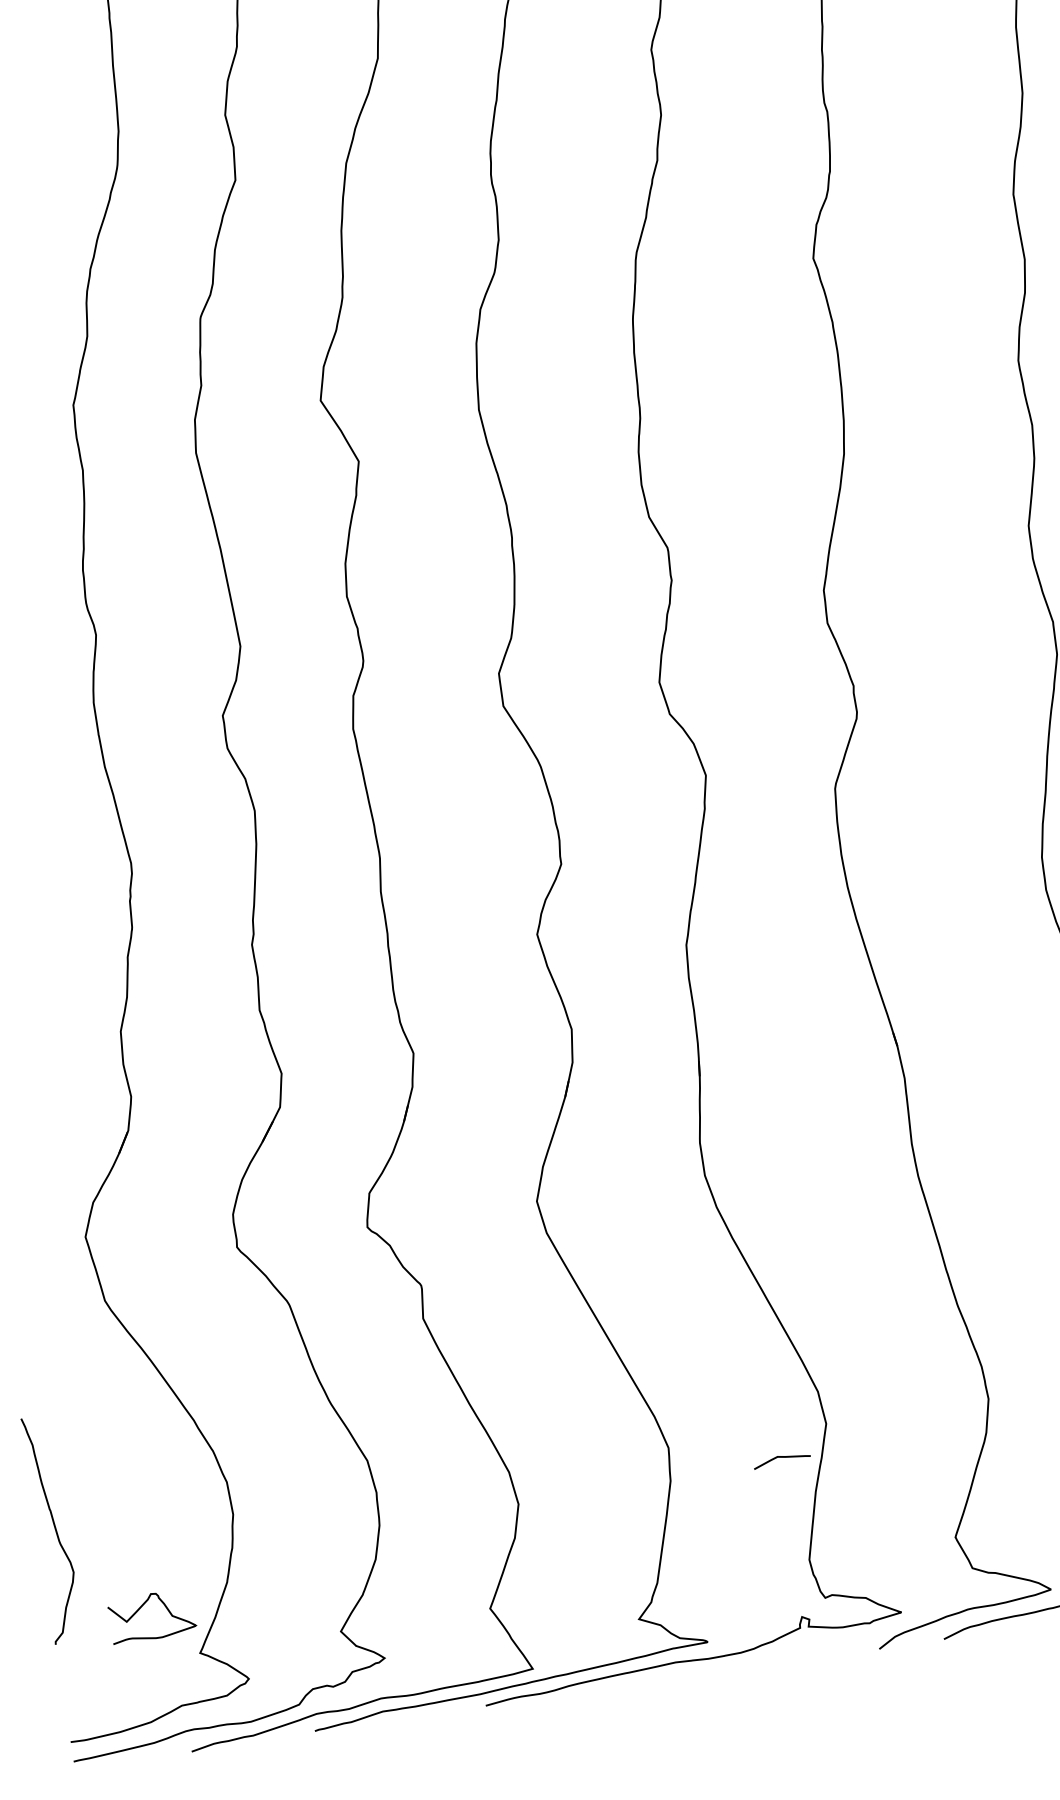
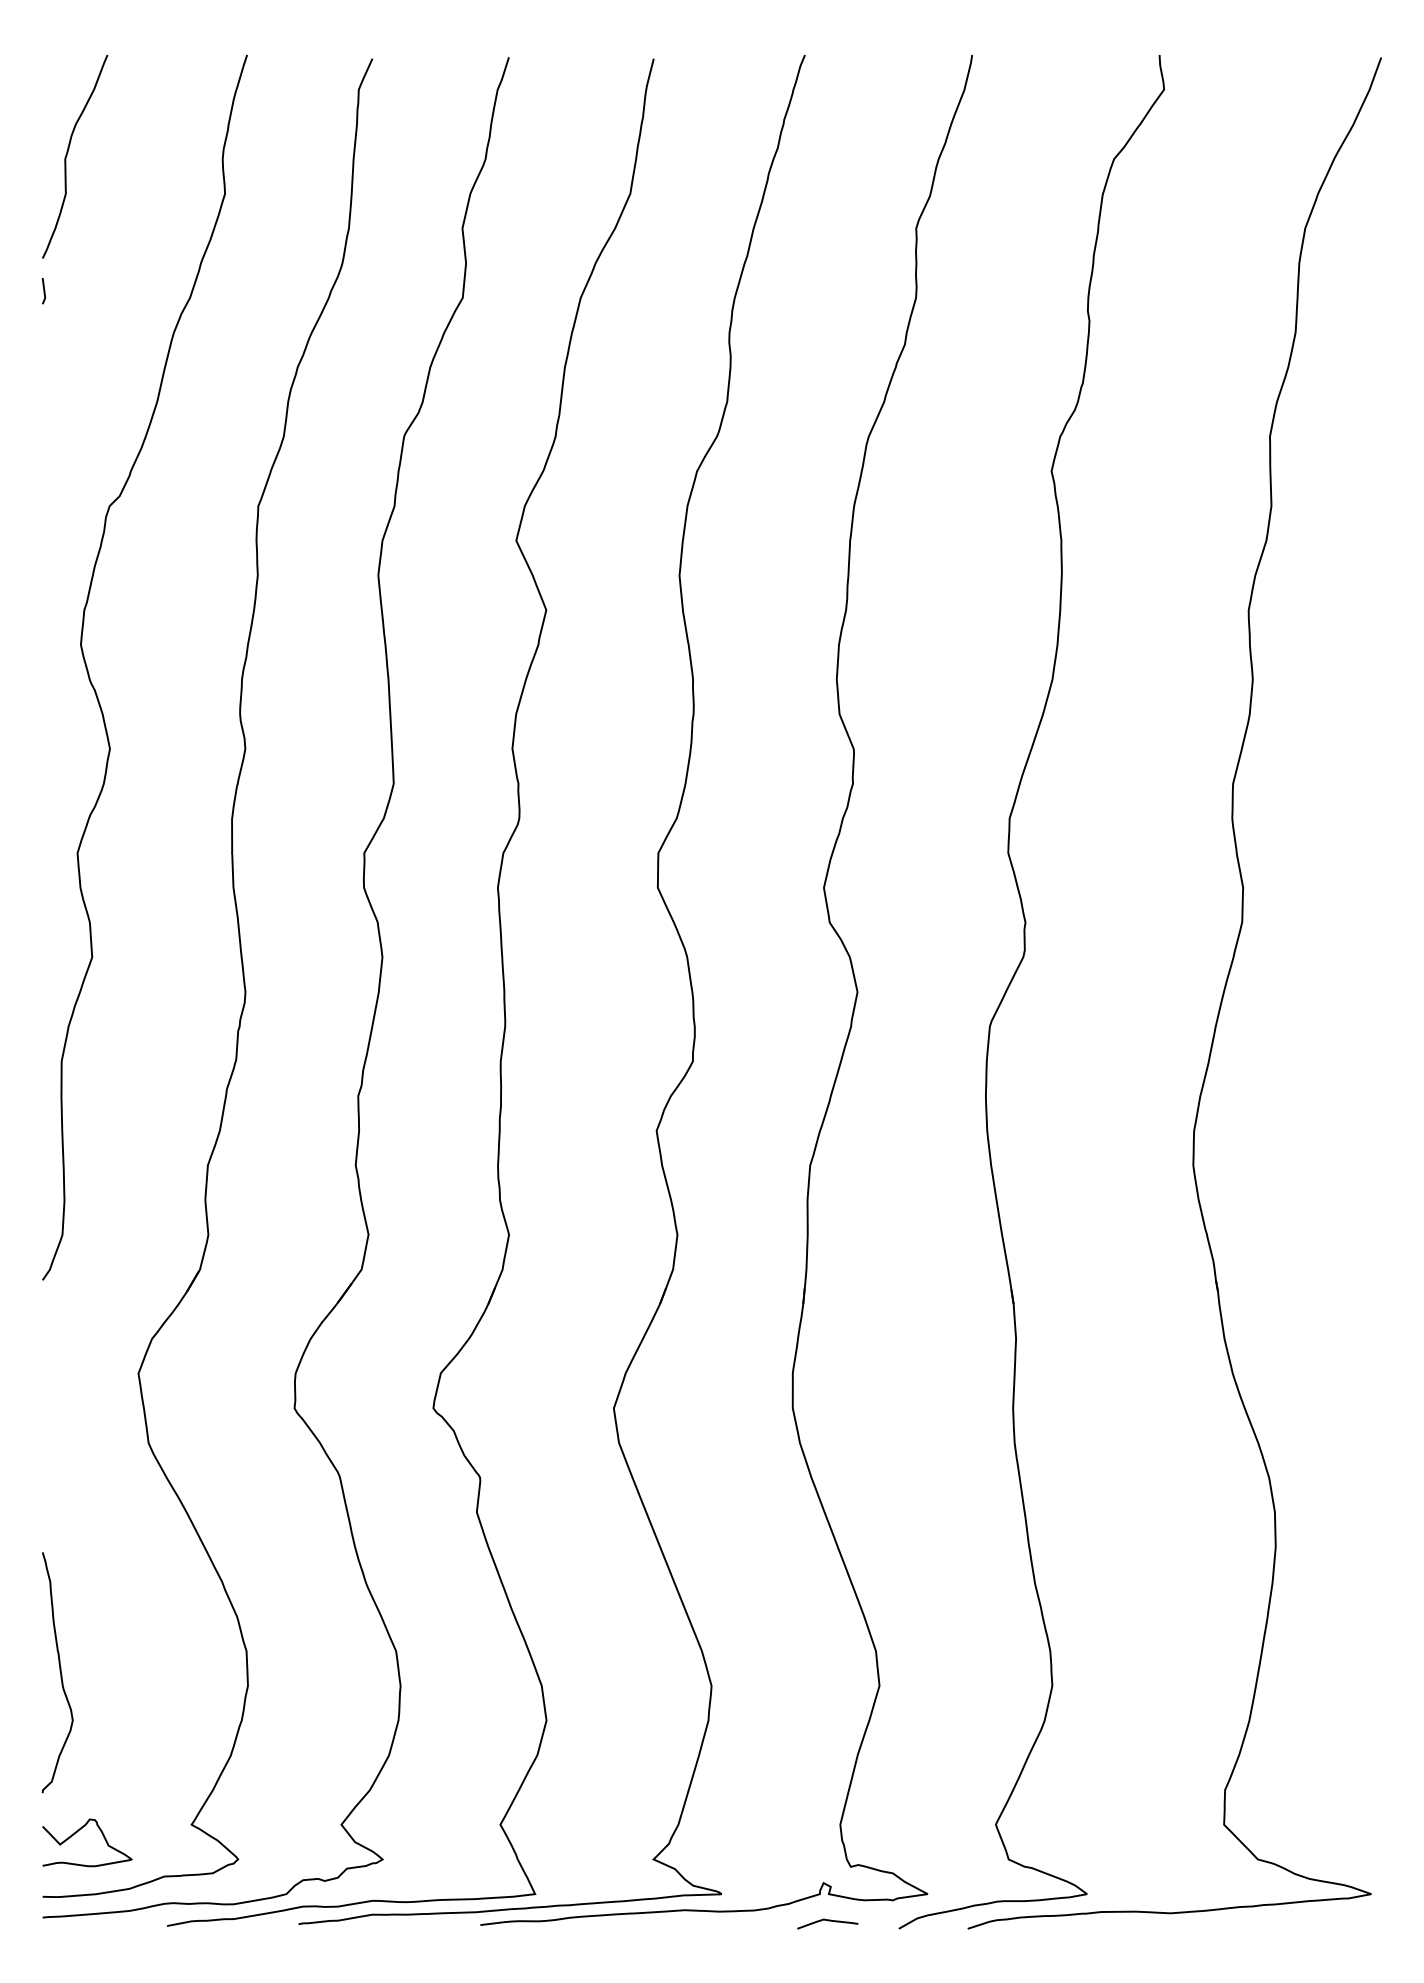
curve: (781, 1458) -> (827, 1921), moved
curve: (143, 1605) -> (80, 1830), moved

